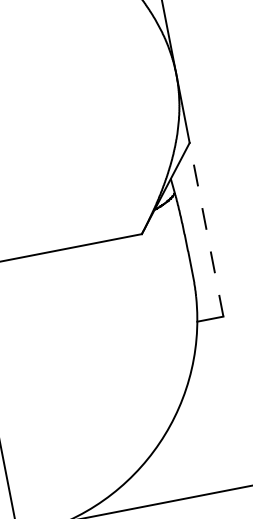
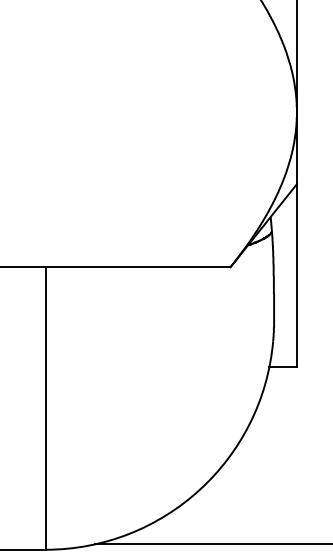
line: (206, 229) -> (296, 275), dashed -> solid

